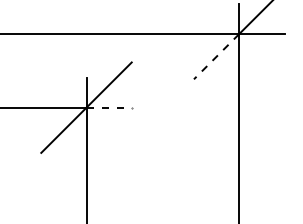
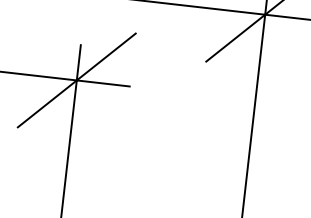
line: (216, 56) -> (235, 37), dashed -> solid
line: (109, 107) -> (103, 83), dashed -> solid

